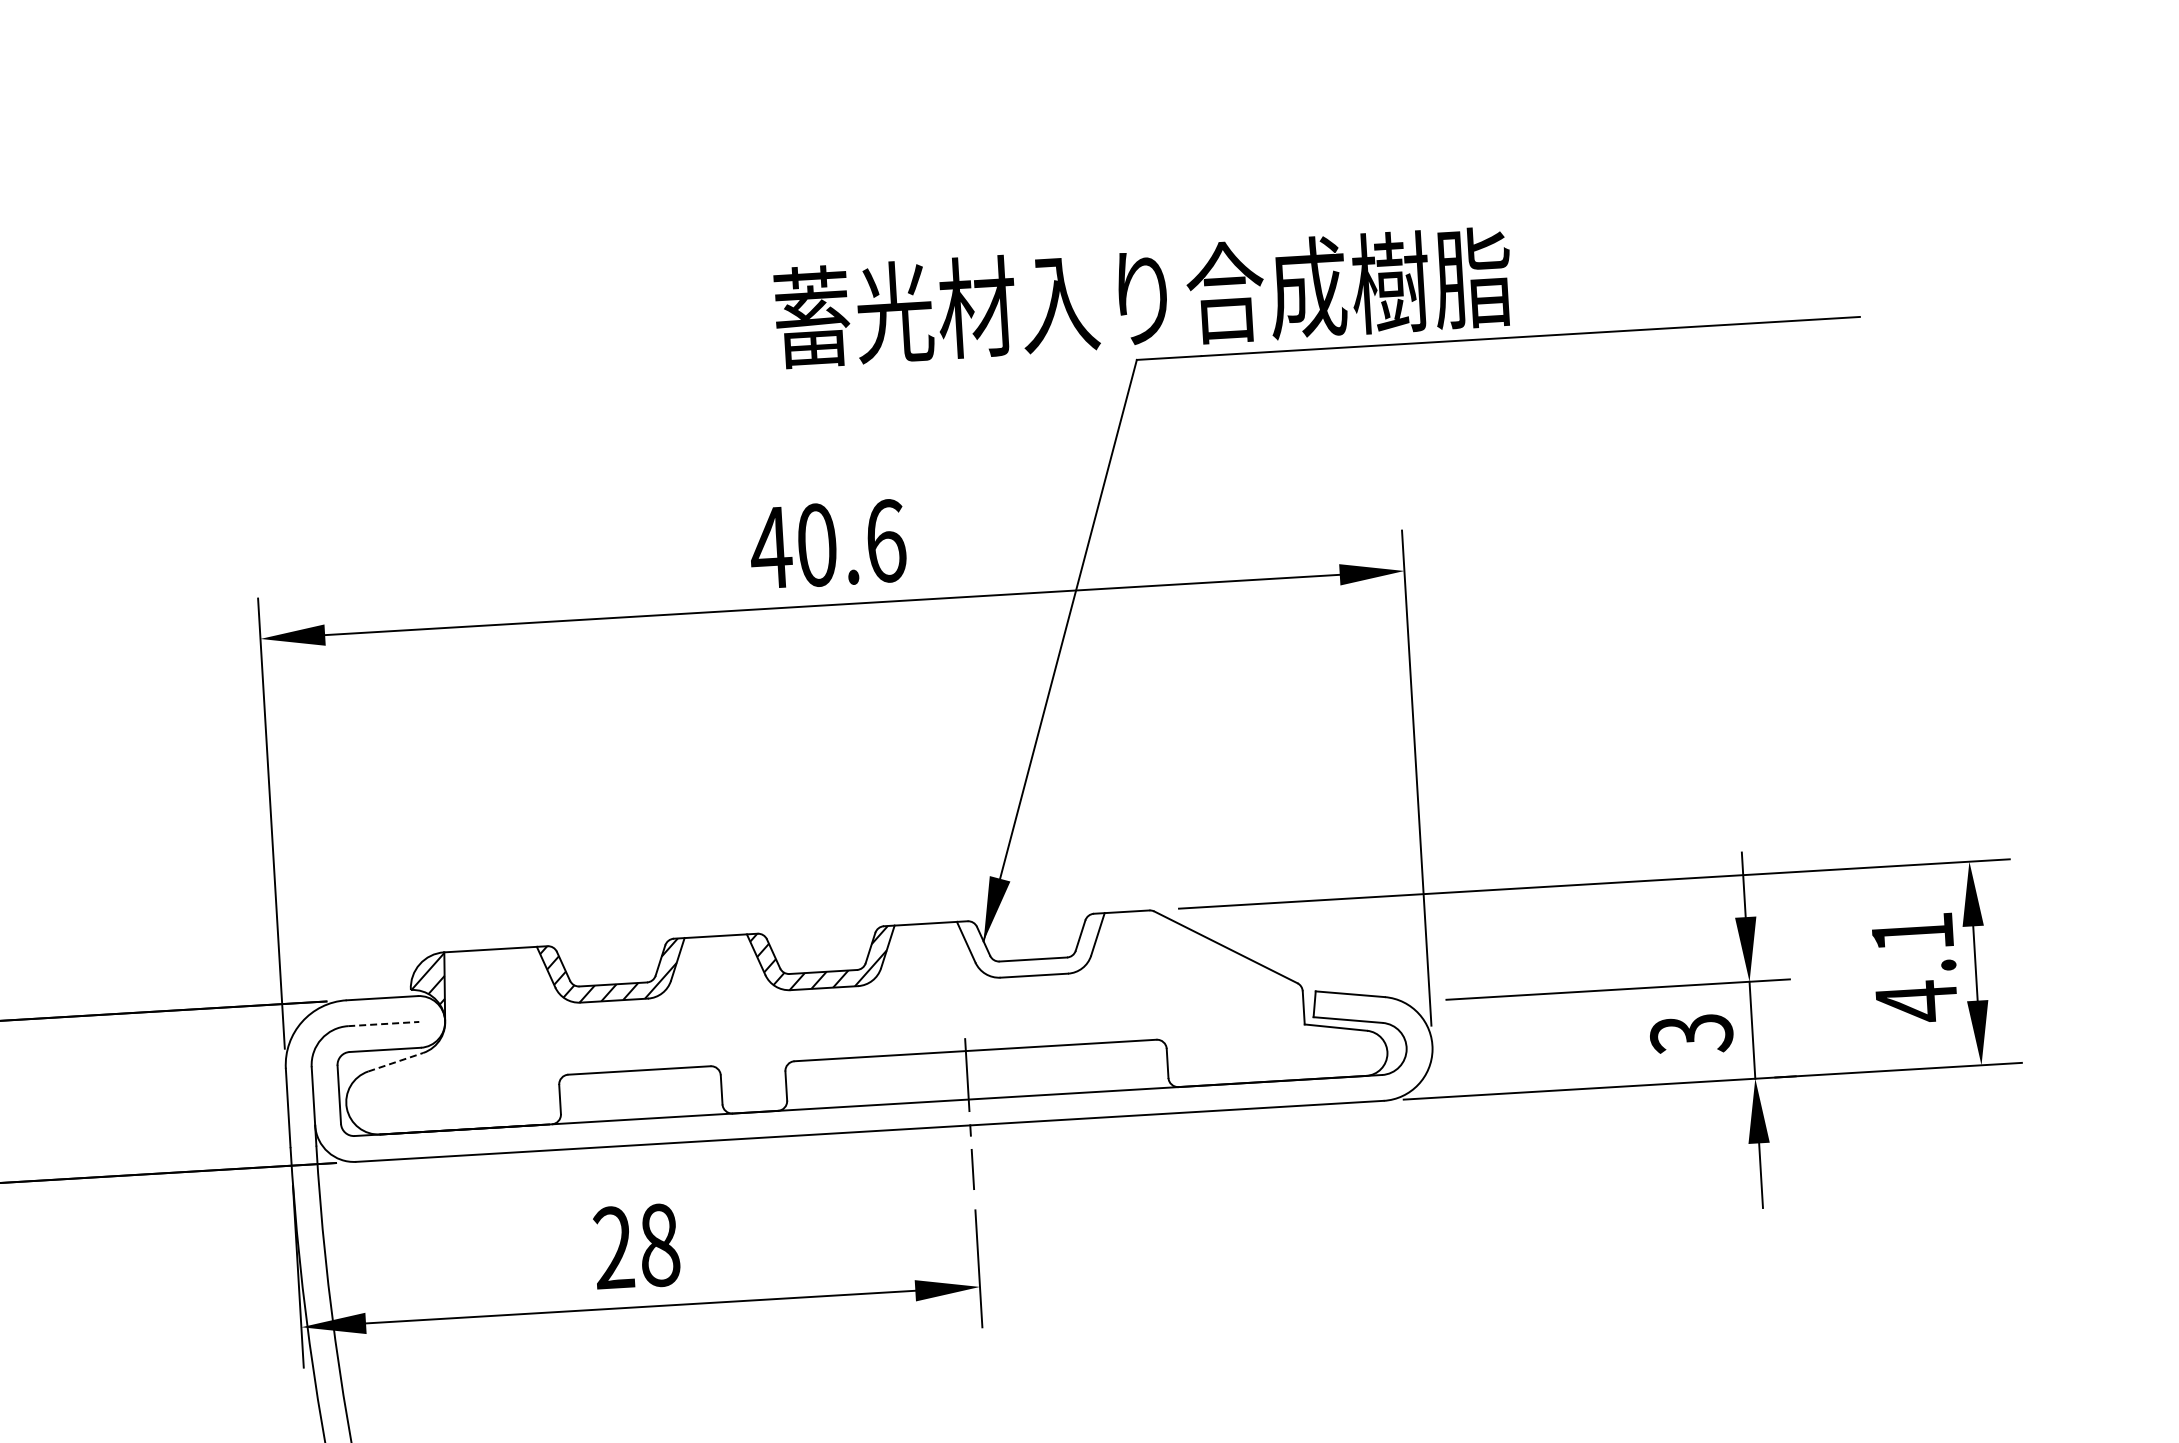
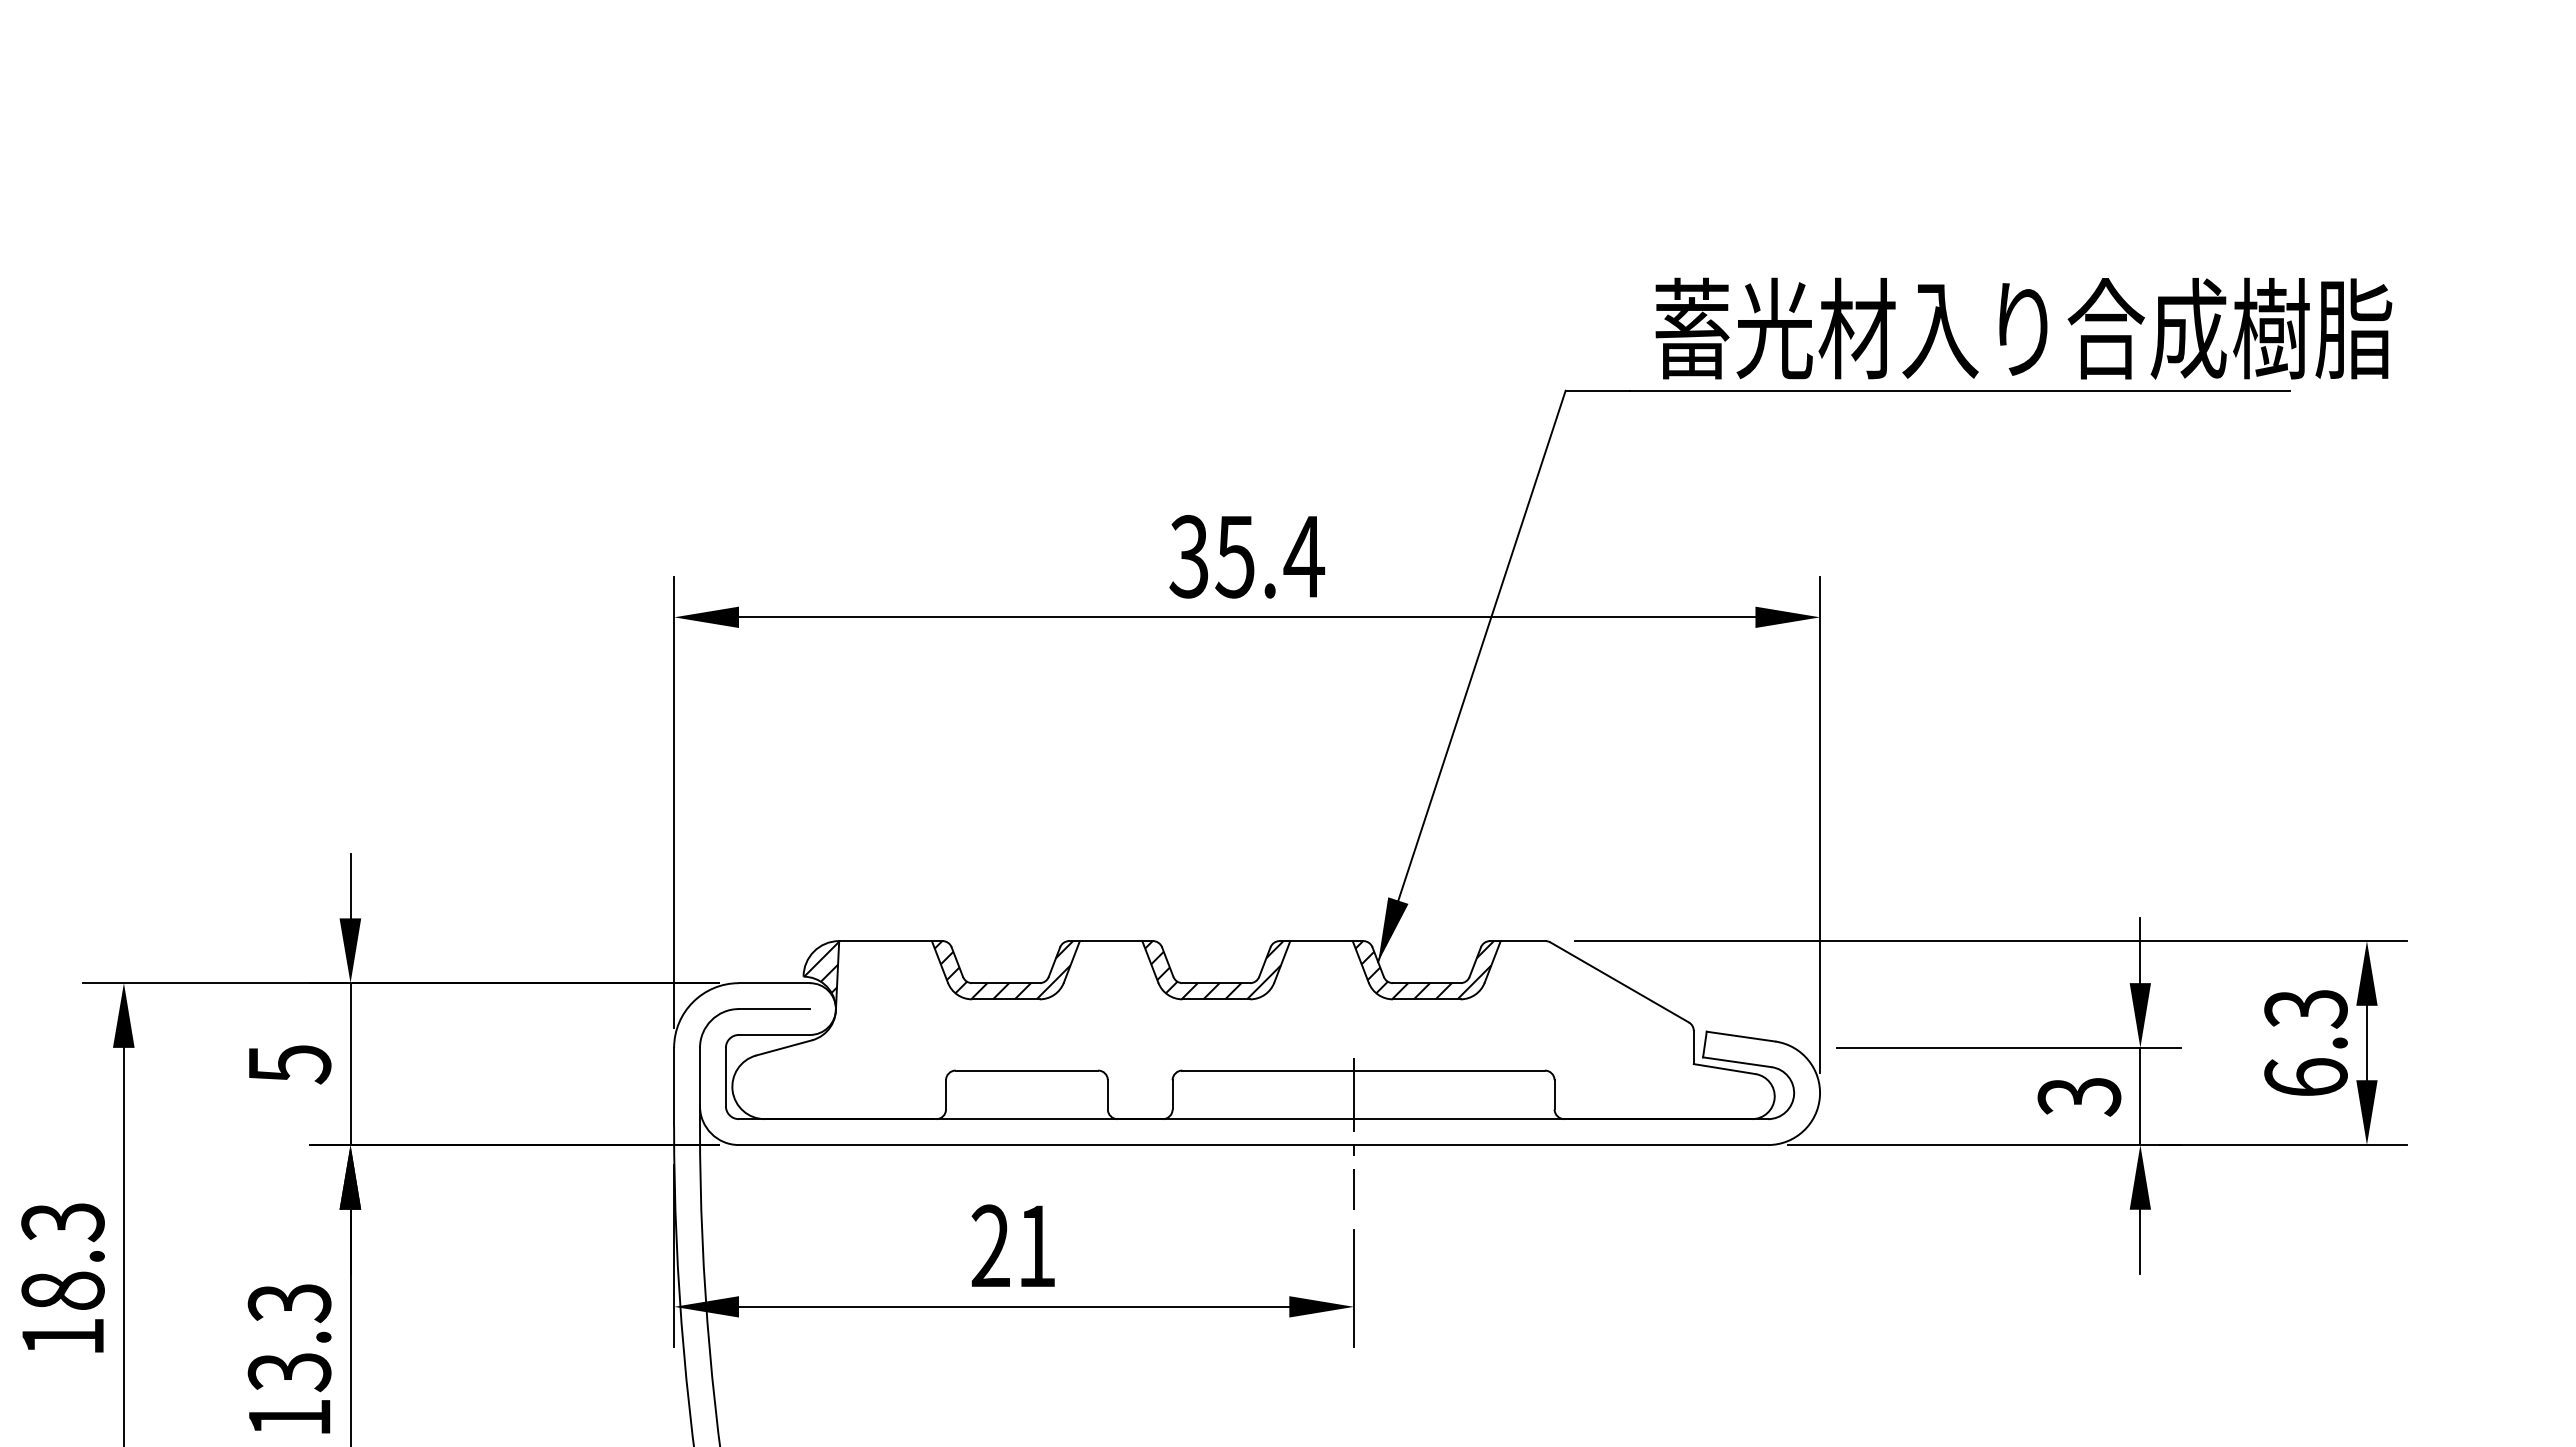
text: (1143, 297) -> (2023, 328), moved
text: (828, 544) -> (1246, 556), 40.6 -> 35.4
hatch: (1030, 946) -> (1424, 970), added
text: (1914, 968) -> (2305, 1044), 4.1 -> 6.3
line: (383, 1024) -> (774, 1009), dashed -> solid
line: (396, 1061) -> (784, 1047), dashed -> solid
text: (660, 1245) -> (1037, 1246), 28 -> 21

